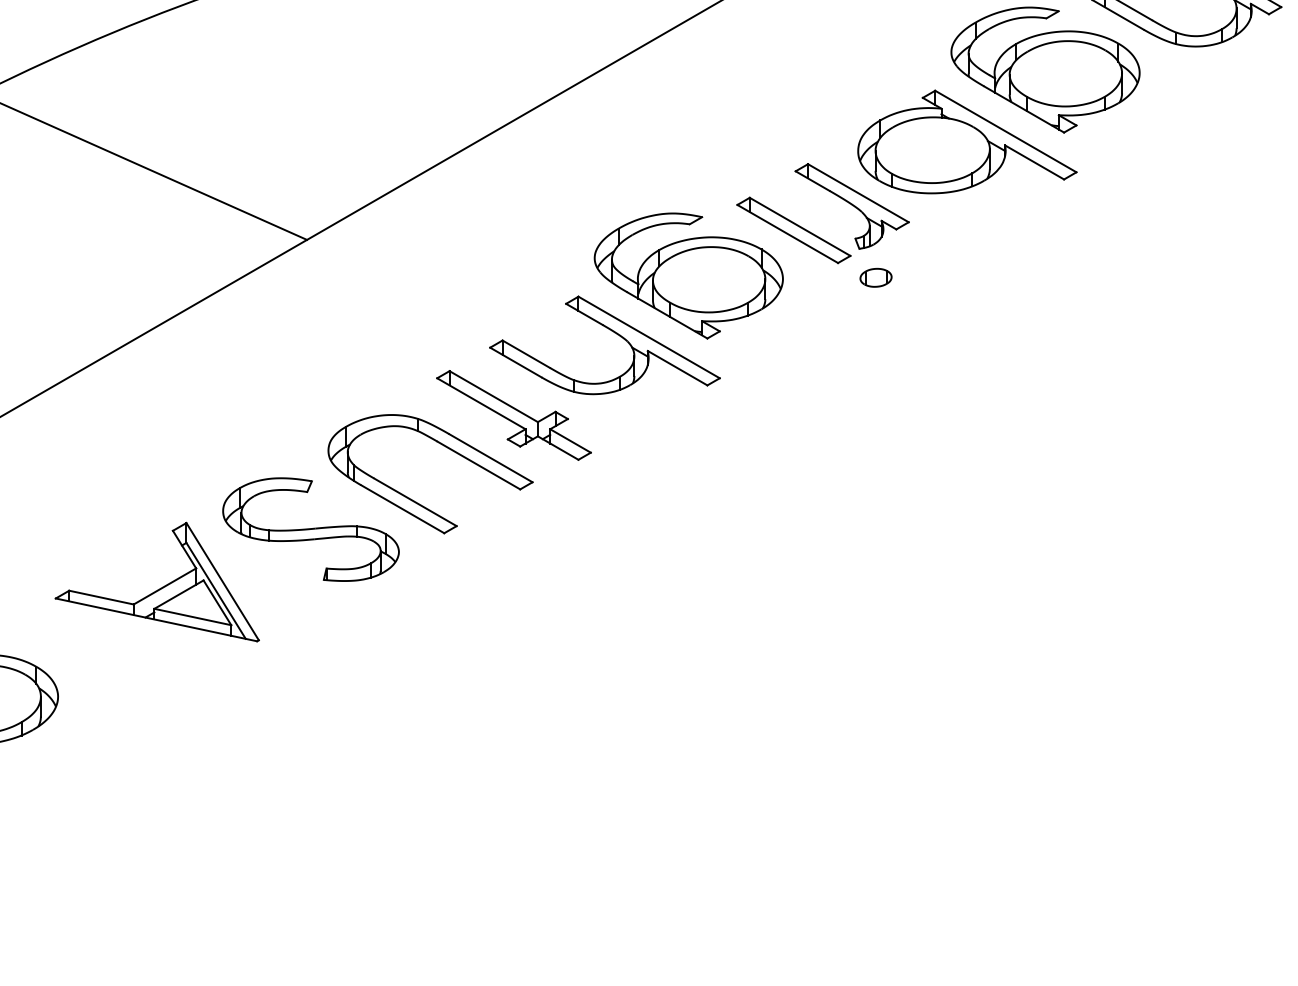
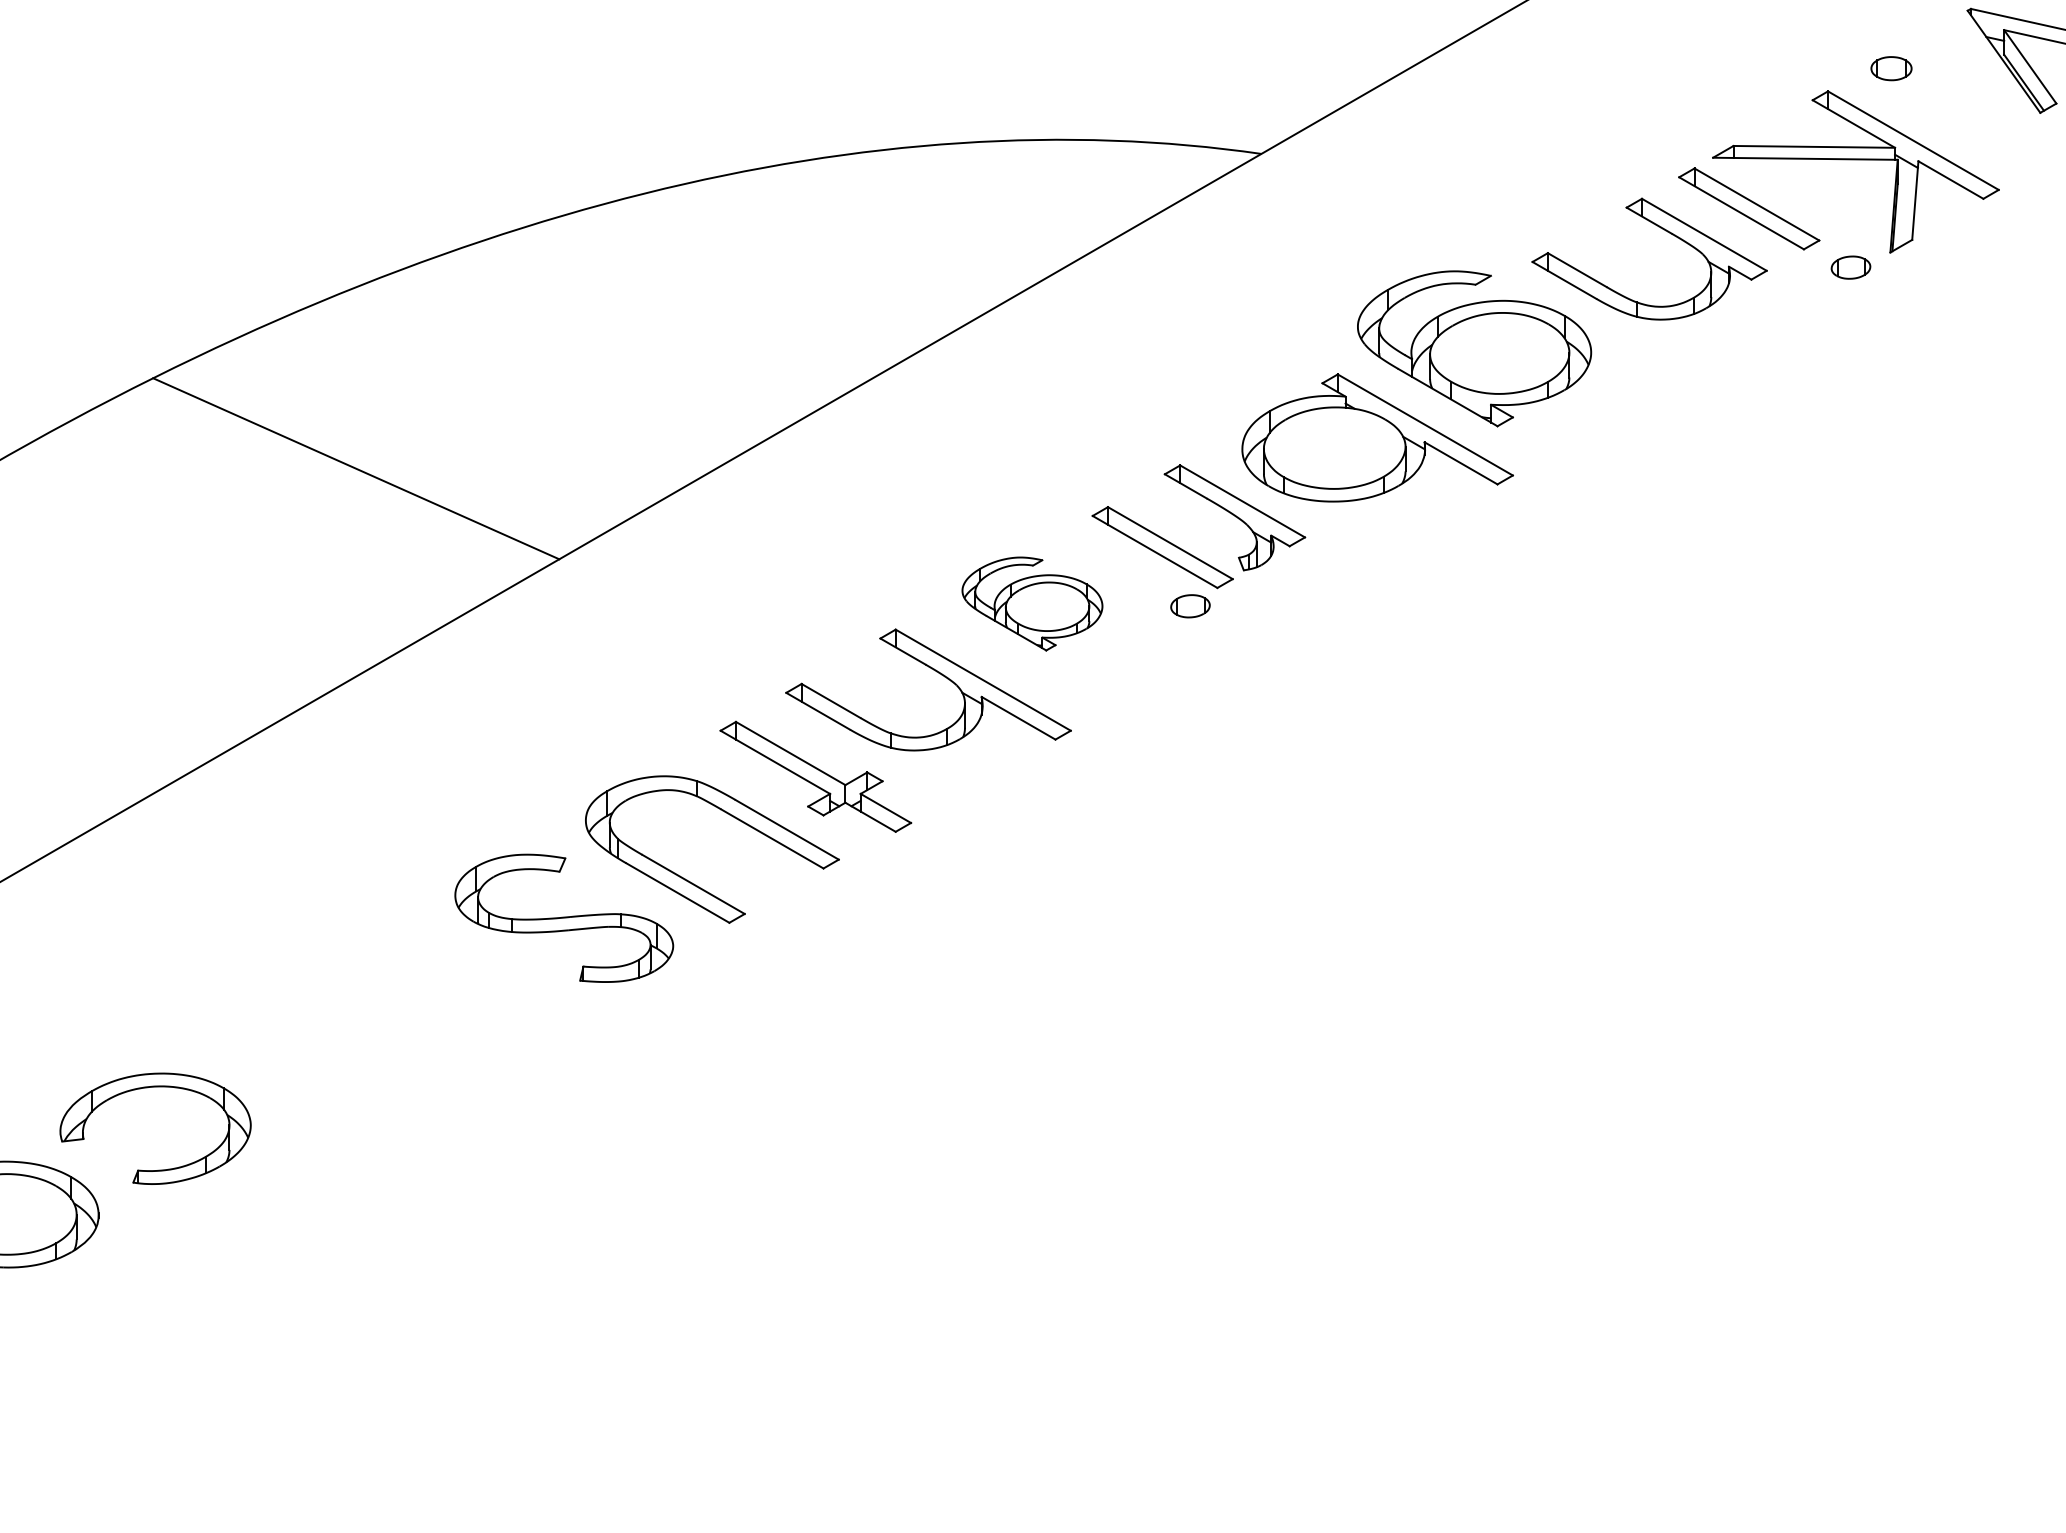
part: (688, 275) -> (1032, 603), size x0.6
part: (876, 278) -> (1190, 606), moved
part: (161, 587) -> (379, 989), removed

